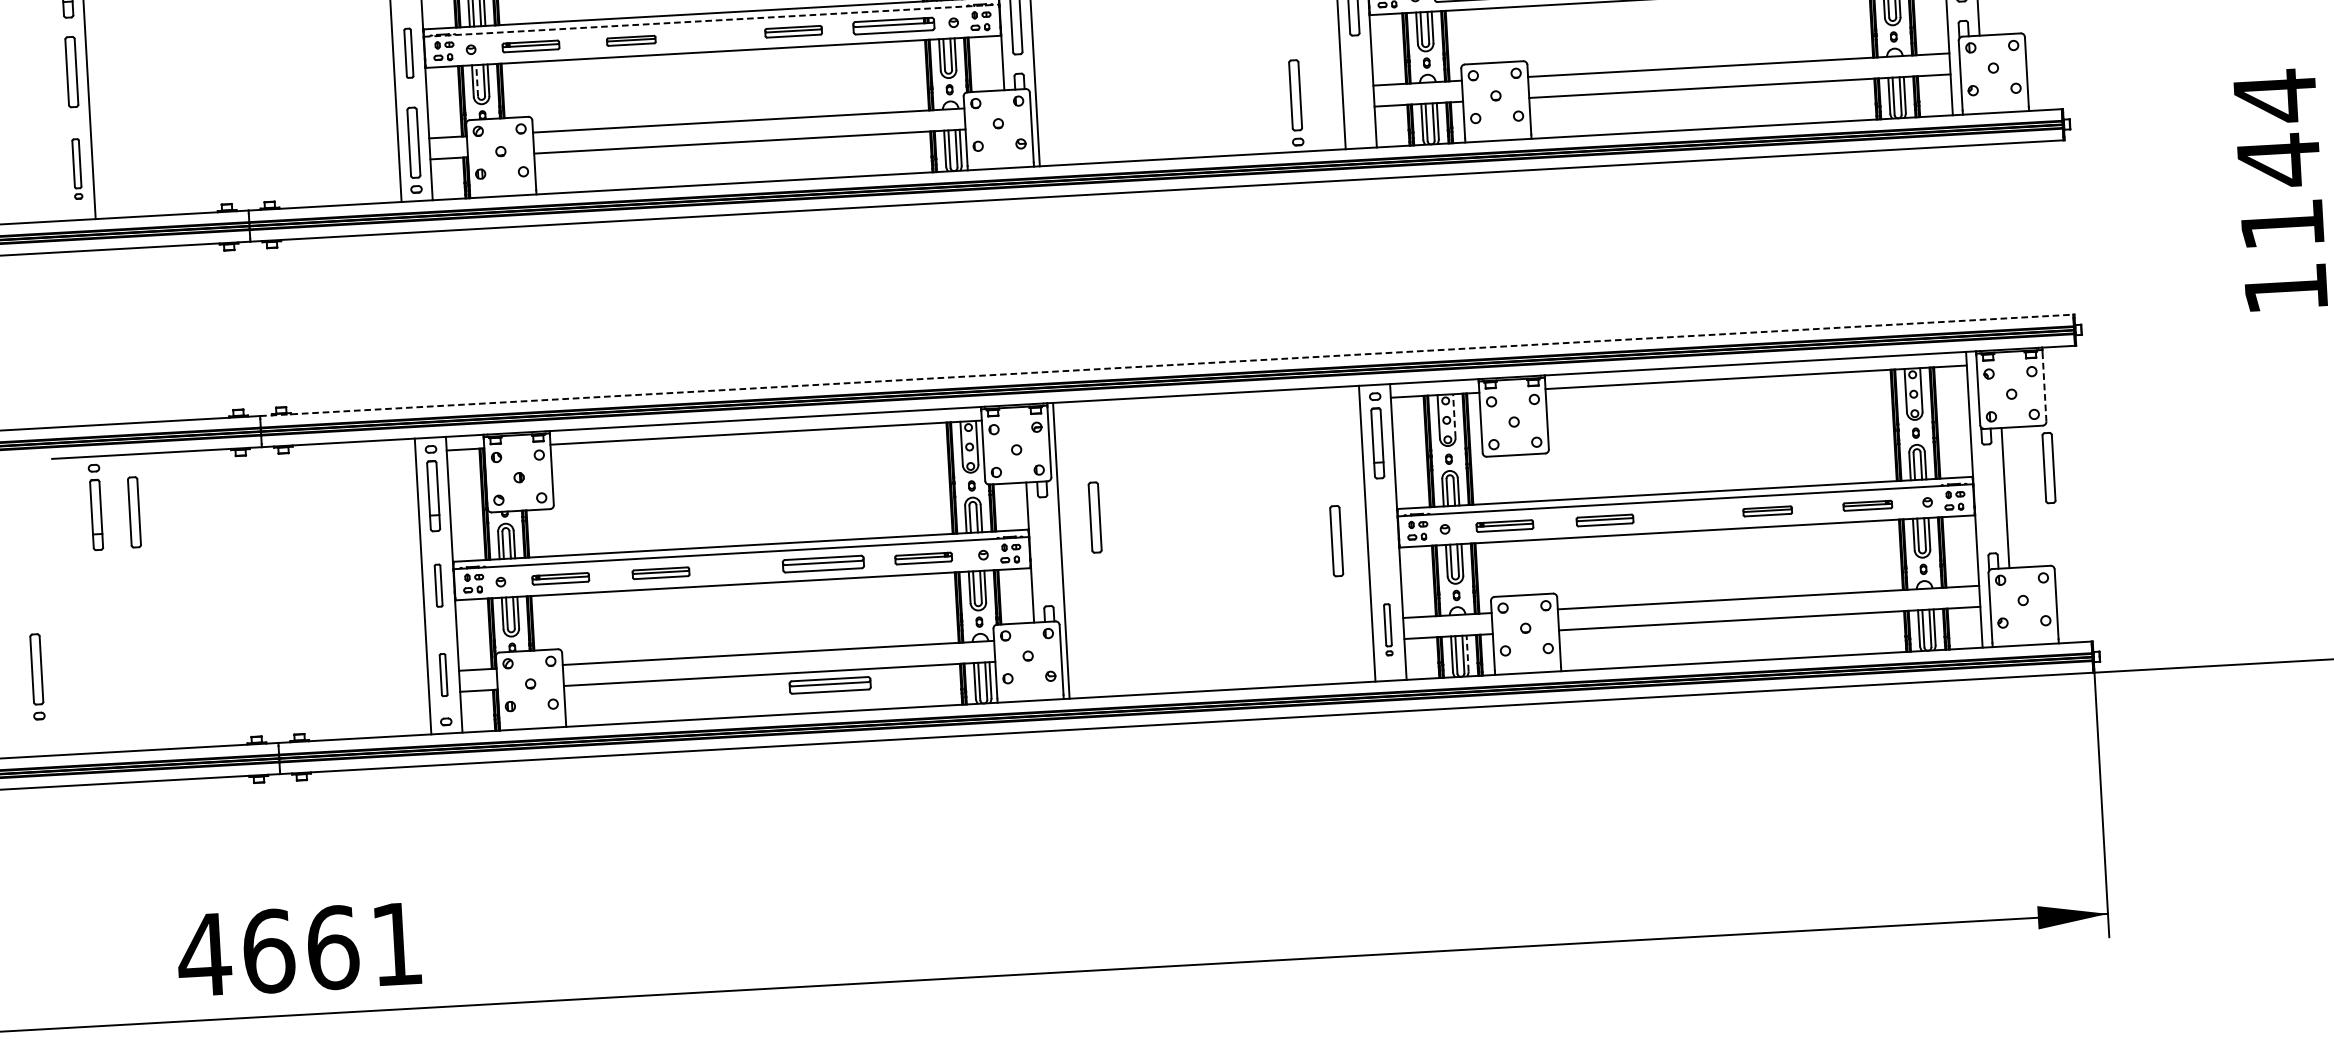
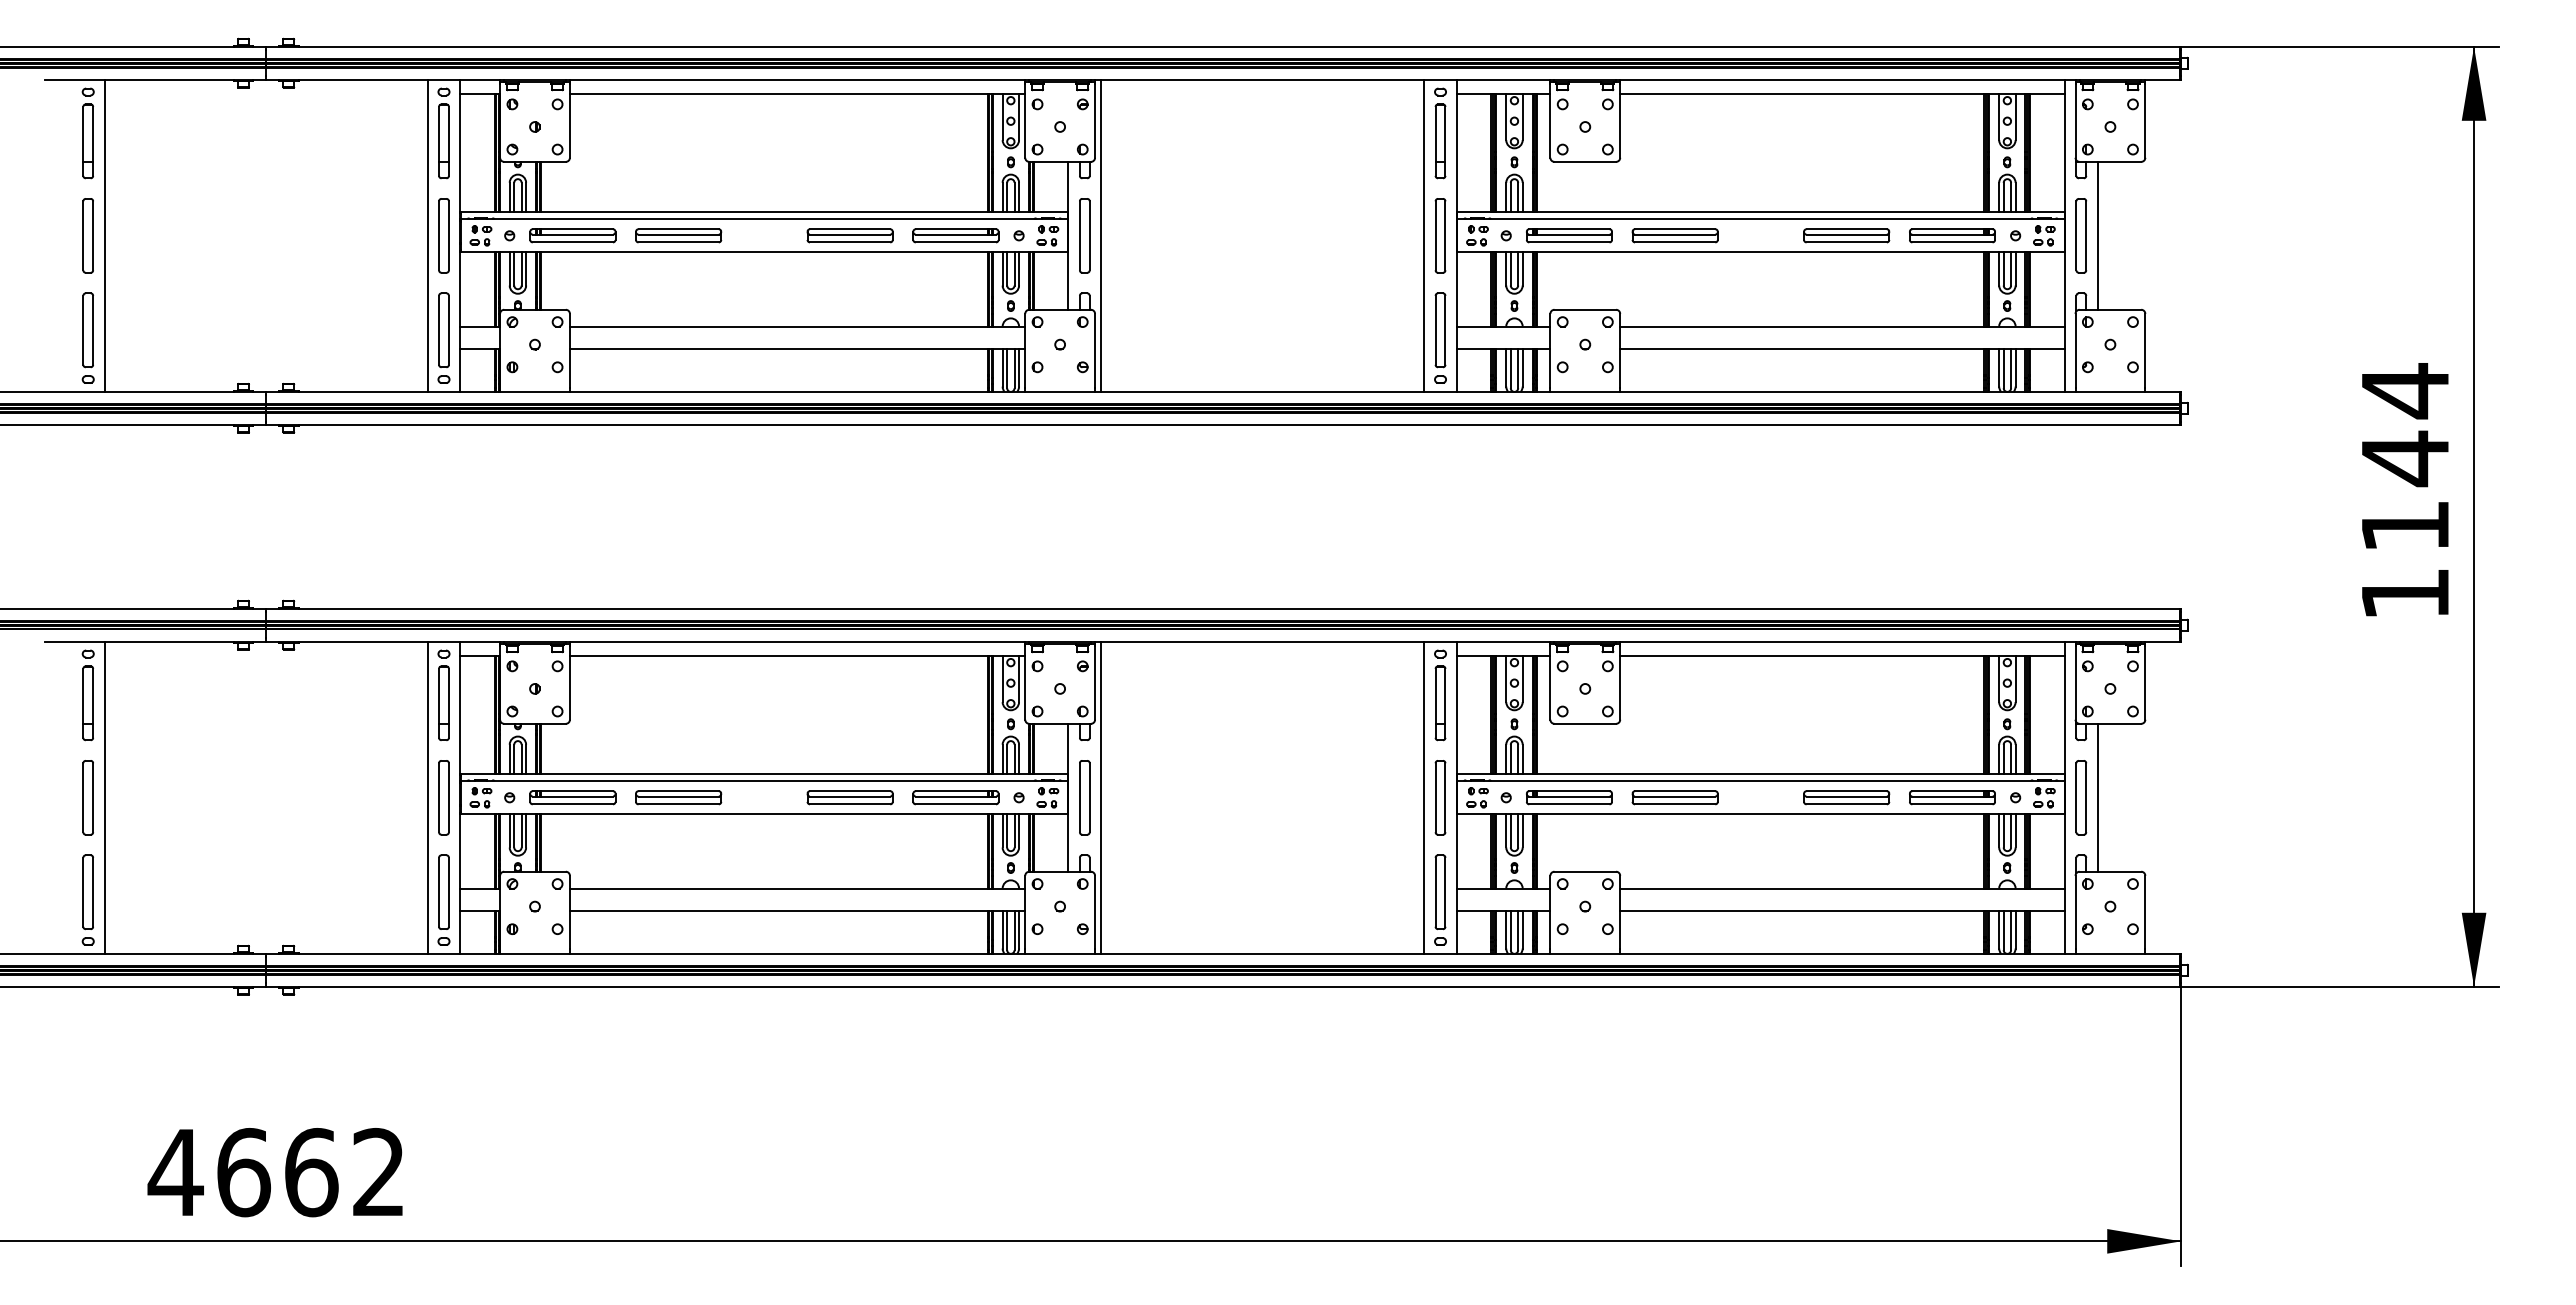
line: (711, 20) -> (764, 219), dashed -> solid
part: (793, 31) -> (849, 235), size x1.43
part: (631, 40) -> (678, 235), size x1.67
part: (530, 46) -> (572, 235), size x1.43
part: (408, 52) -> (443, 235), size x1.43
line: (477, 80) -> (514, 268), dashed -> solid
part: (1295, 102) -> (1440, 337), moved
part: (76, 168) -> (87, 337), size x1.43
line: (1167, 365) -> (1223, 608), dashed -> solid
line: (2044, 386) -> (2145, 682), dashed -> solid
line: (1454, 415) -> (1522, 678), dashed -> solid
part: (2049, 467) -> (2081, 797), moved
part: (1867, 505) -> (1952, 797), size x1.67
part: (1767, 511) -> (1846, 797), size x1.67
part: (133, 512) -> (87, 797), moved
part: (1094, 517) -> (1084, 797), moved
part: (1604, 520) -> (1674, 797), size x1.43
part: (1504, 525) -> (1569, 797), size x1.43
part: (1336, 540) -> (1440, 797), moved
part: (923, 558) -> (955, 797), size x1.43
part: (660, 572) -> (678, 797), size x1.43
part: (560, 578) -> (572, 797), size x1.43
part: (438, 585) -> (443, 797), size x1.67
line: (116, 603) -> (104, 797), added
part: (1388, 629) -> (1440, 899), size x1.67
line: (1467, 653) -> (1522, 929), dashed -> solid
part: (443, 674) -> (443, 891), size x1.67
part: (36, 676) -> (87, 899), moved
part: (829, 685) -> (849, 925), removed
text: (396, 943) -> (378, 1171), 4661 -> 4662

